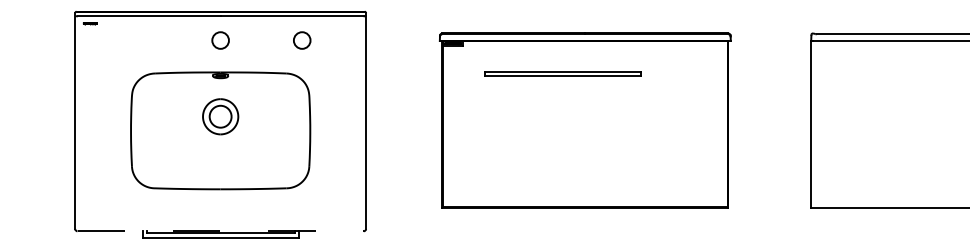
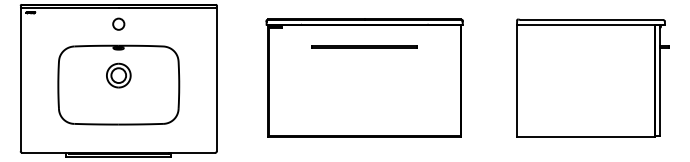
circle: (301, 39) -> (173, 23), removed
line: (562, 73) -> (364, 46), moved
line: (221, 230) -> (119, 152), dashed -> solid

